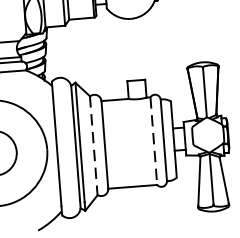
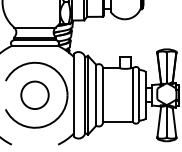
line: (154, 141) -> (133, 95), dashed -> solid
line: (93, 142) -> (96, 93), dashed -> solid

